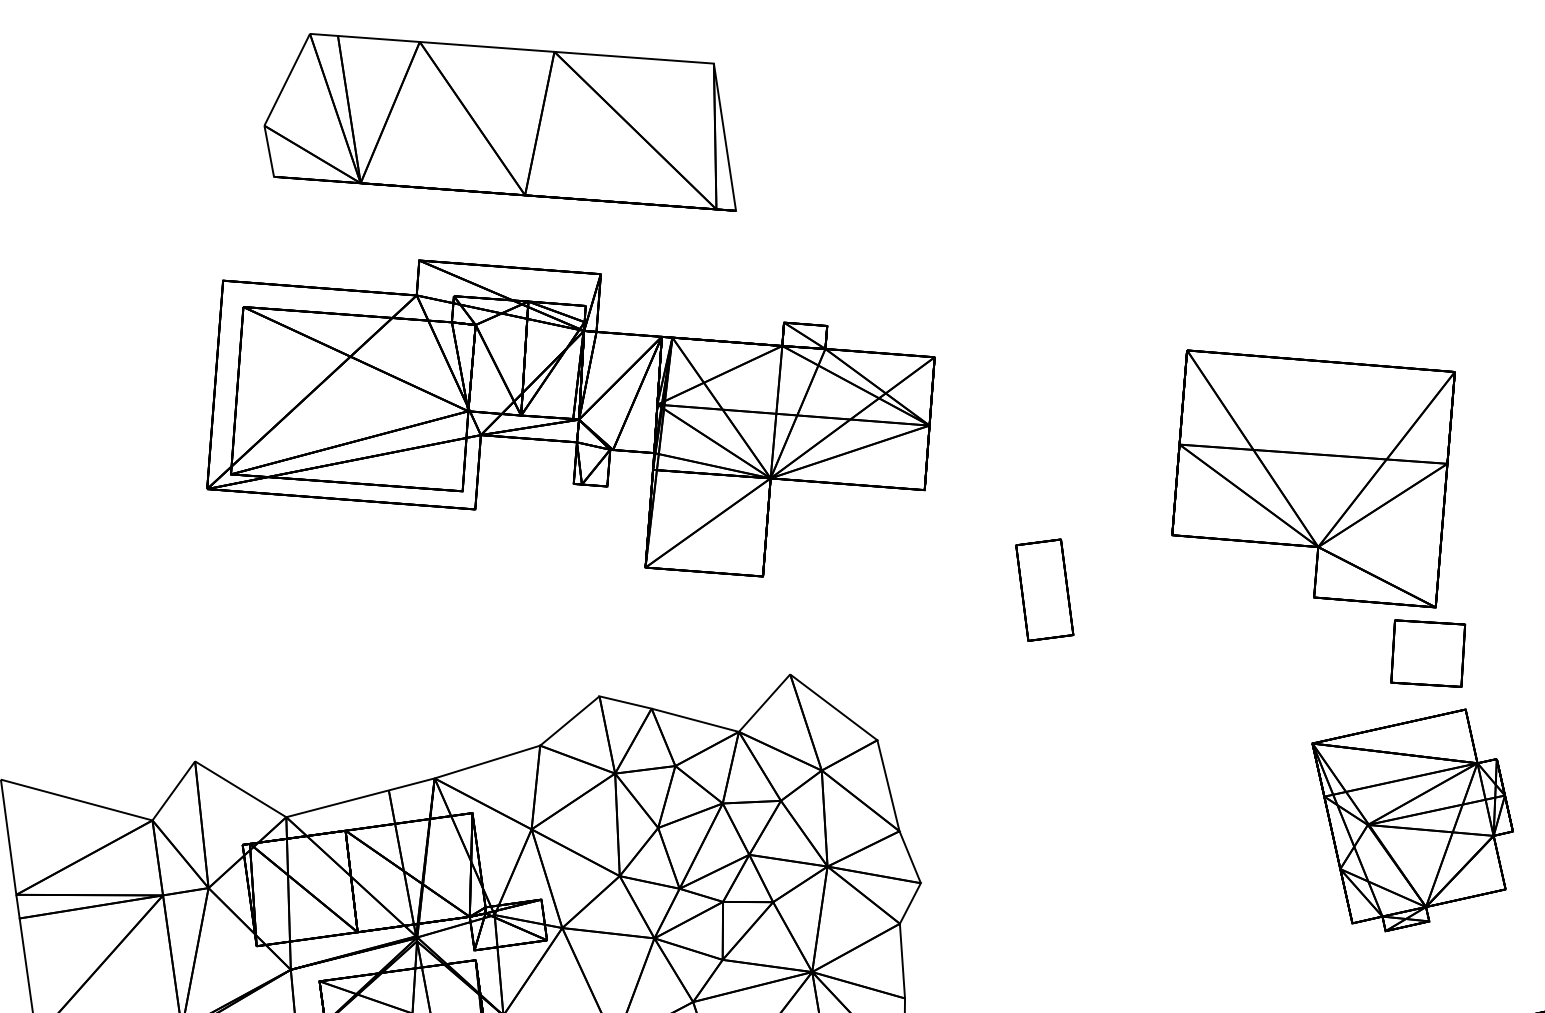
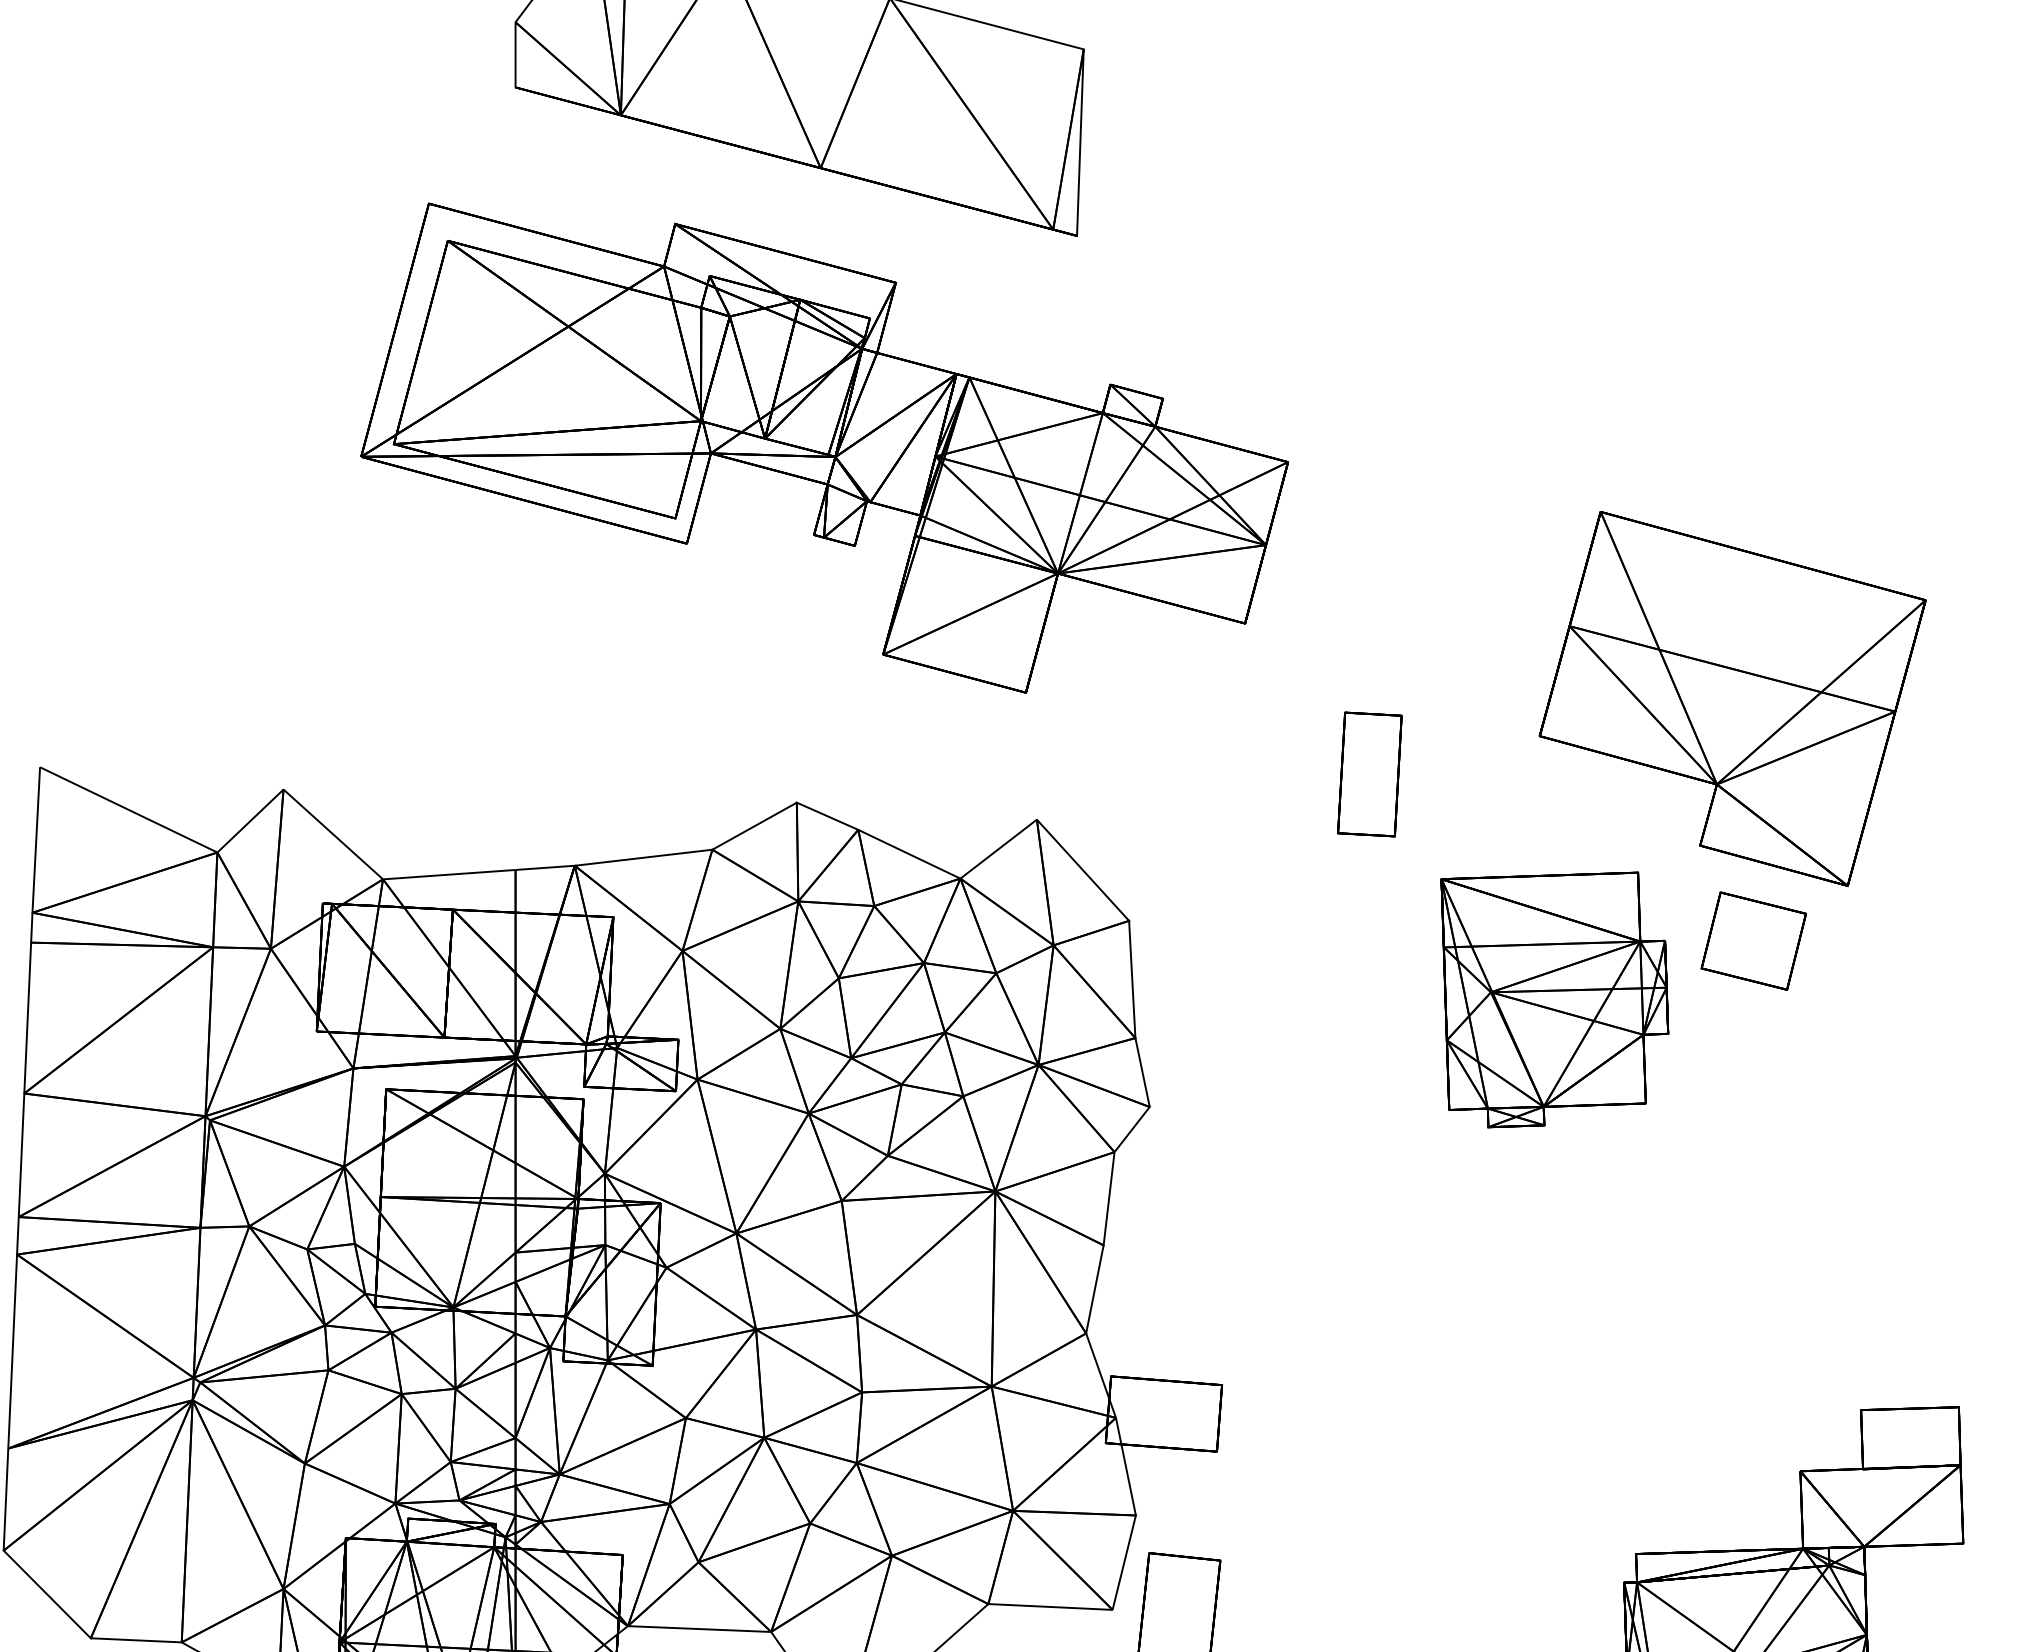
part: (1427, 653) -> (1753, 940), moved
part: (1418, 821) -> (1554, 999), moved

